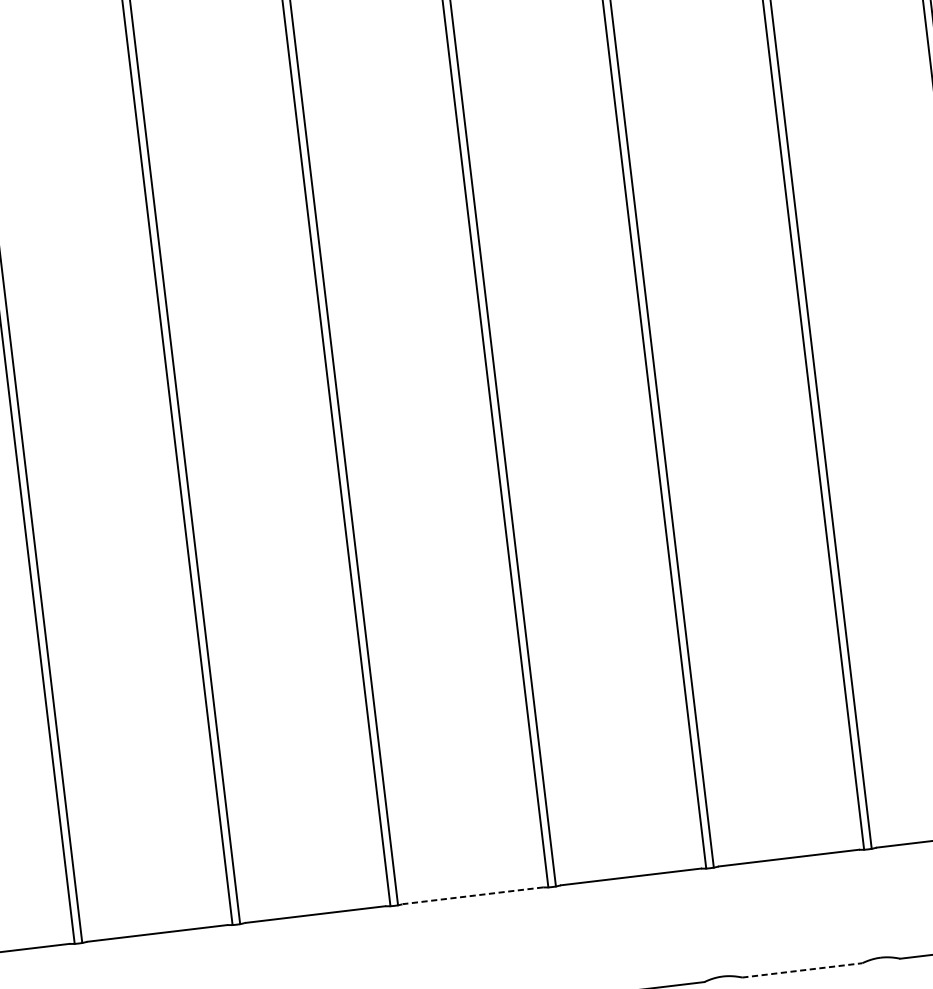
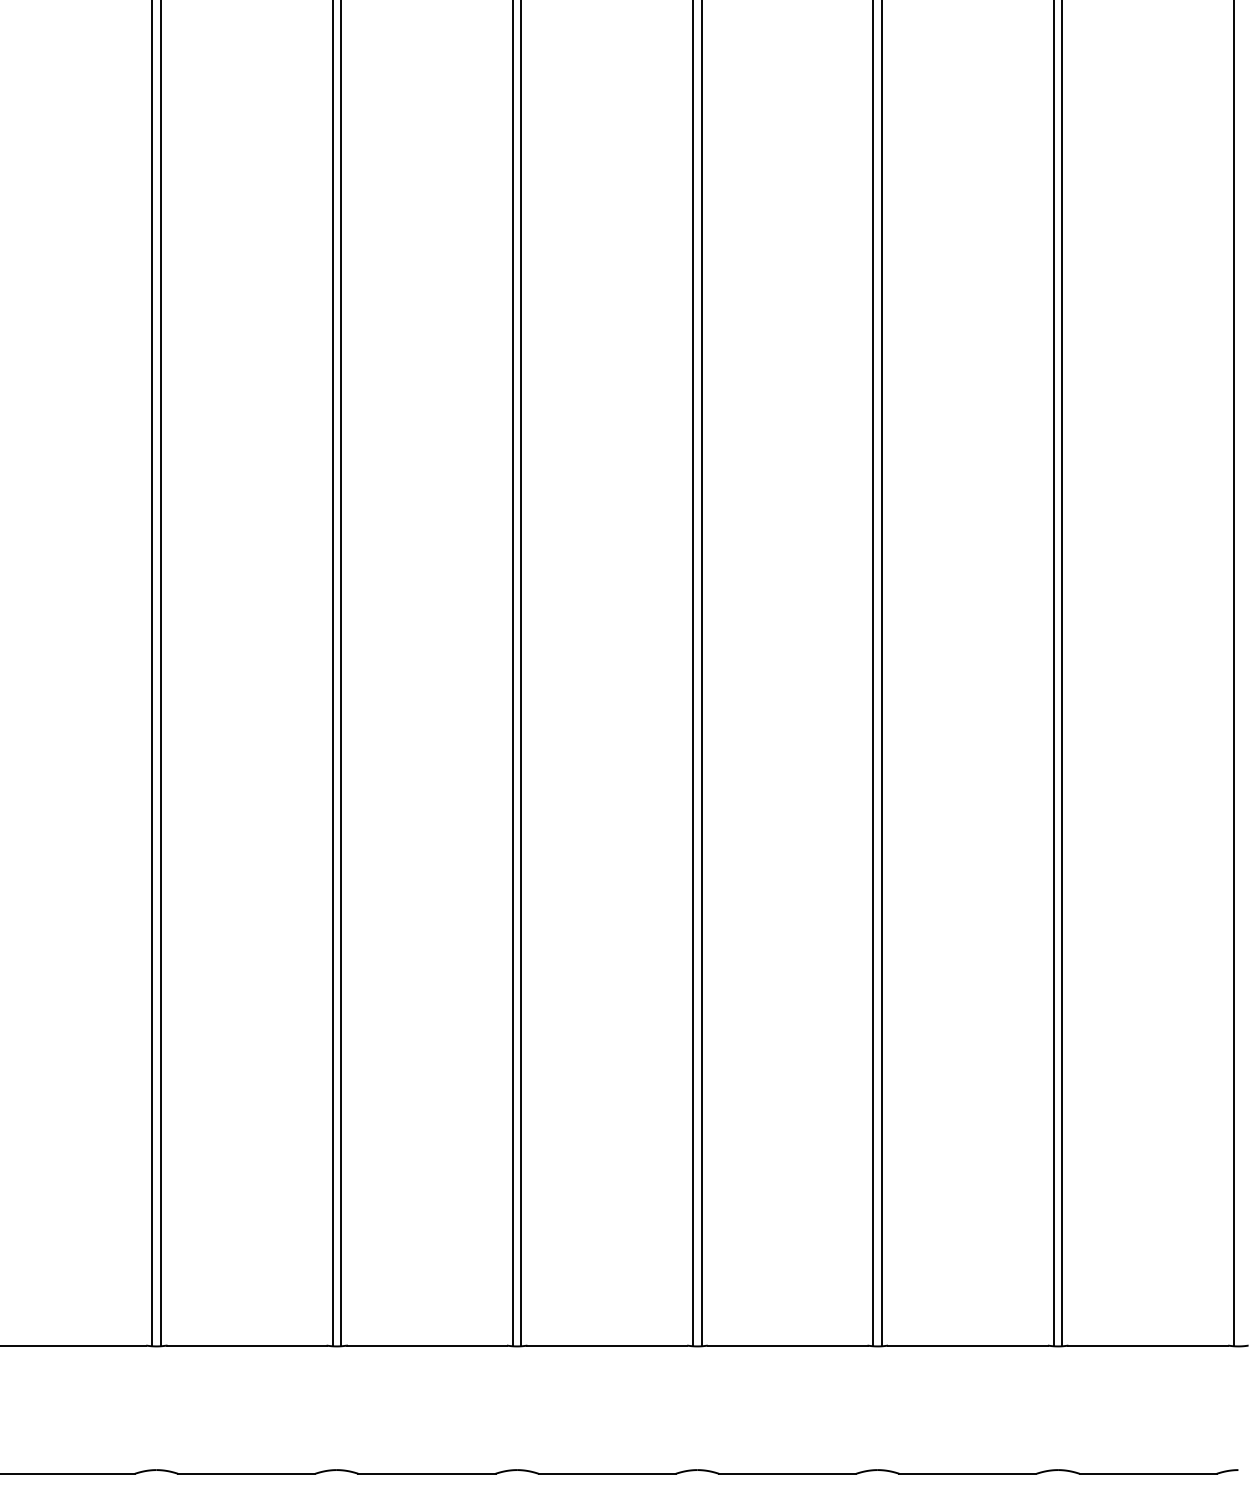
line: (473, 895) -> (427, 1345), dashed -> solid
line: (802, 970) -> (787, 1473), dashed -> solid

